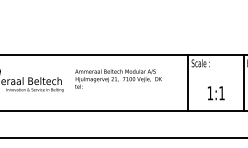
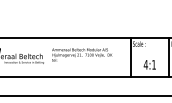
text: (209, 92) -> (145, 64), 1:1 -> 4:1

